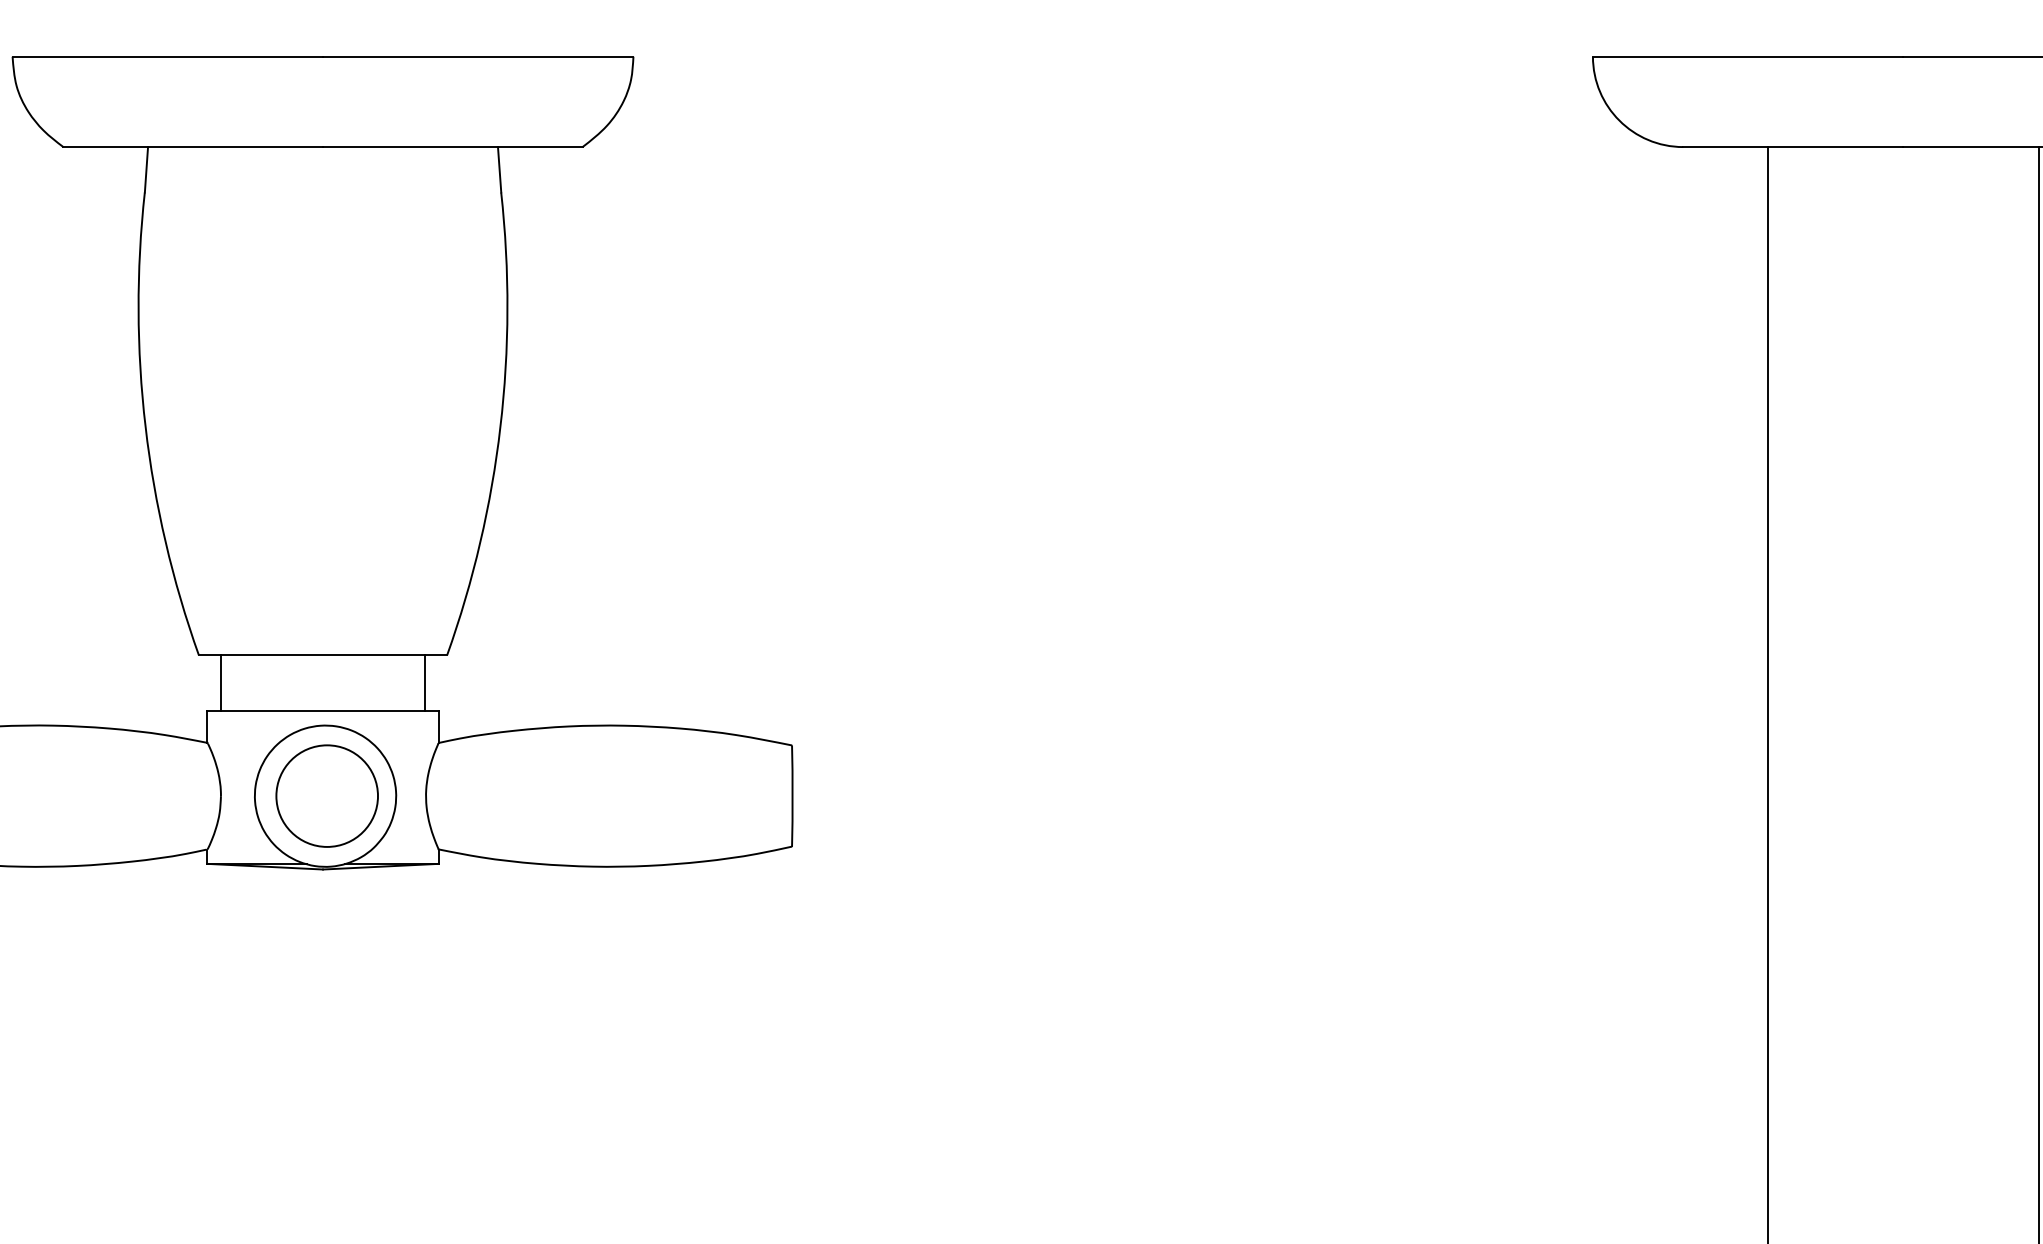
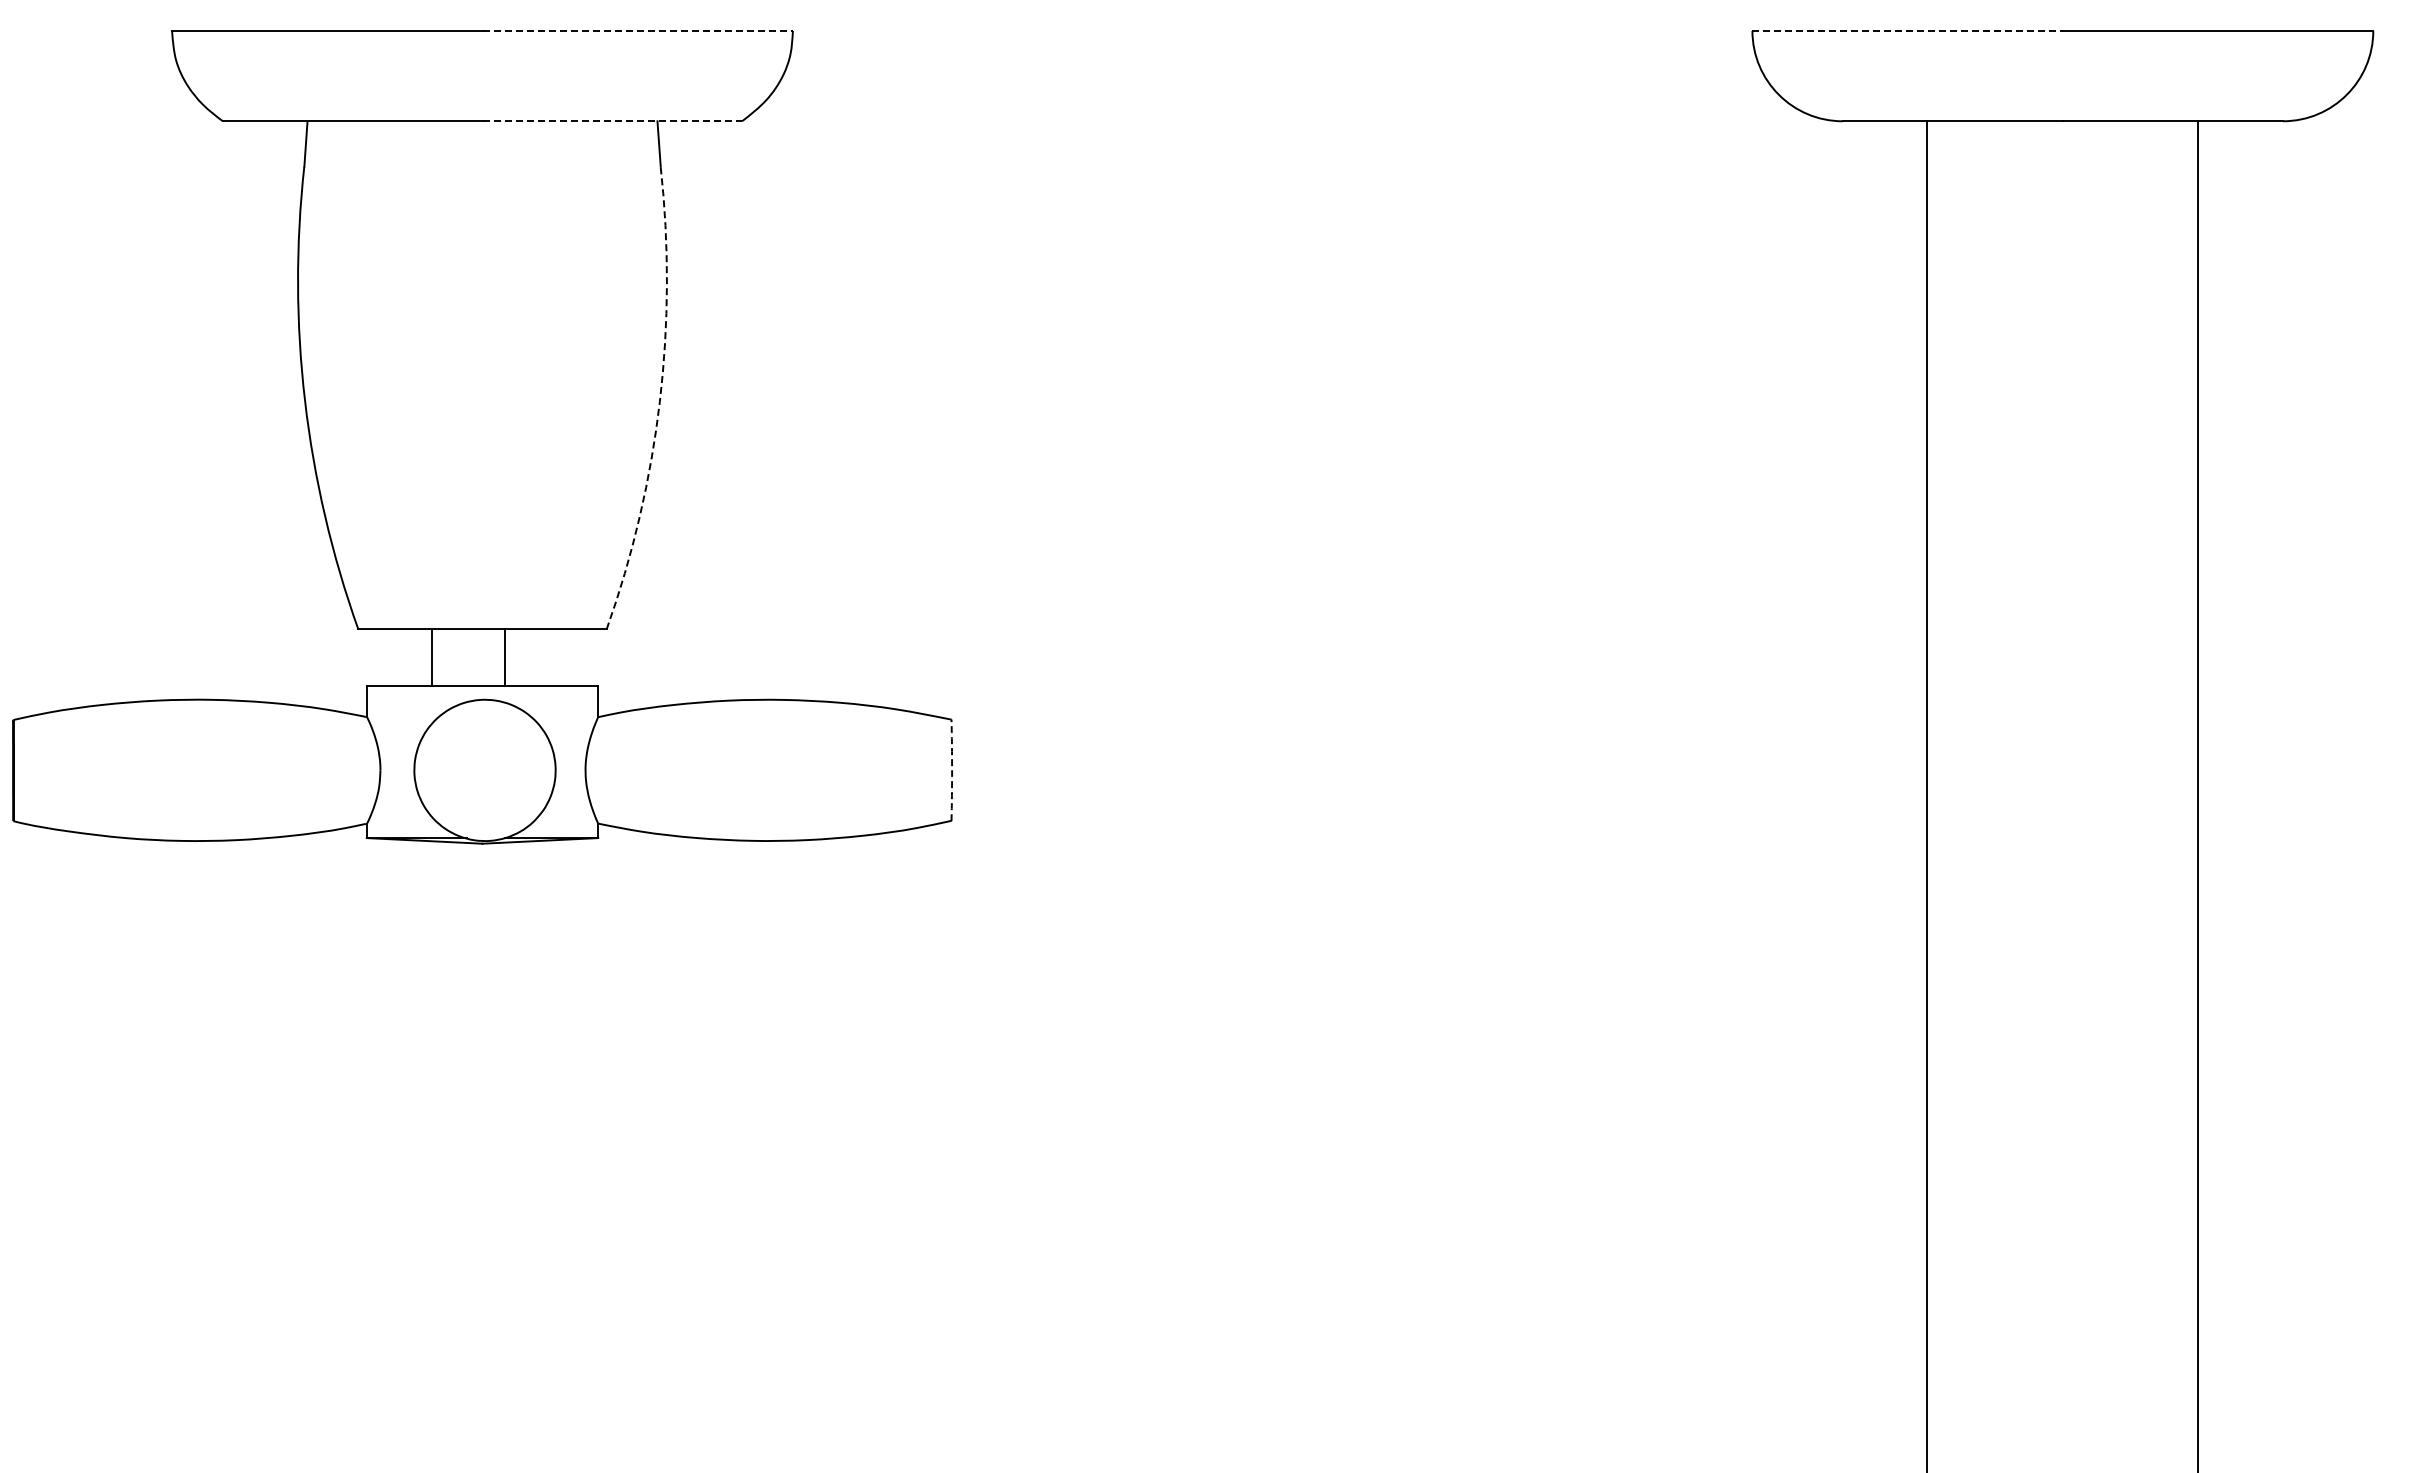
line: (479, 56) -> (638, 30), solid -> dashed
line: (1749, 56) -> (1908, 30), solid -> dashed
line: (453, 147) -> (612, 121), solid -> dashed
arc: (500, 427) -> (659, 401), solid -> dashed
line: (221, 683) -> (431, 657), moved
line: (425, 683) -> (505, 657), moved
circle: (327, 795) -> (486, 769), removed
arc: (793, 796) -> (952, 770), solid -> dashed

